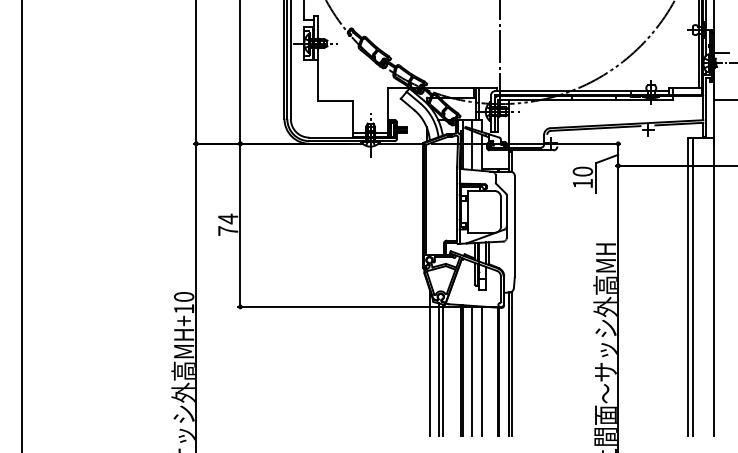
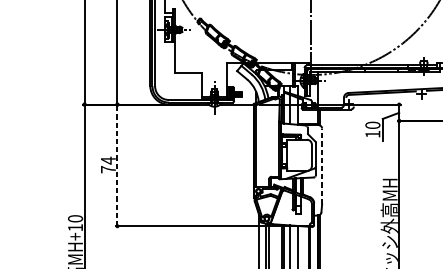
line: (240, 225) -> (117, 165), solid -> dashed
line: (514, 226) -> (321, 166), solid -> dashed

